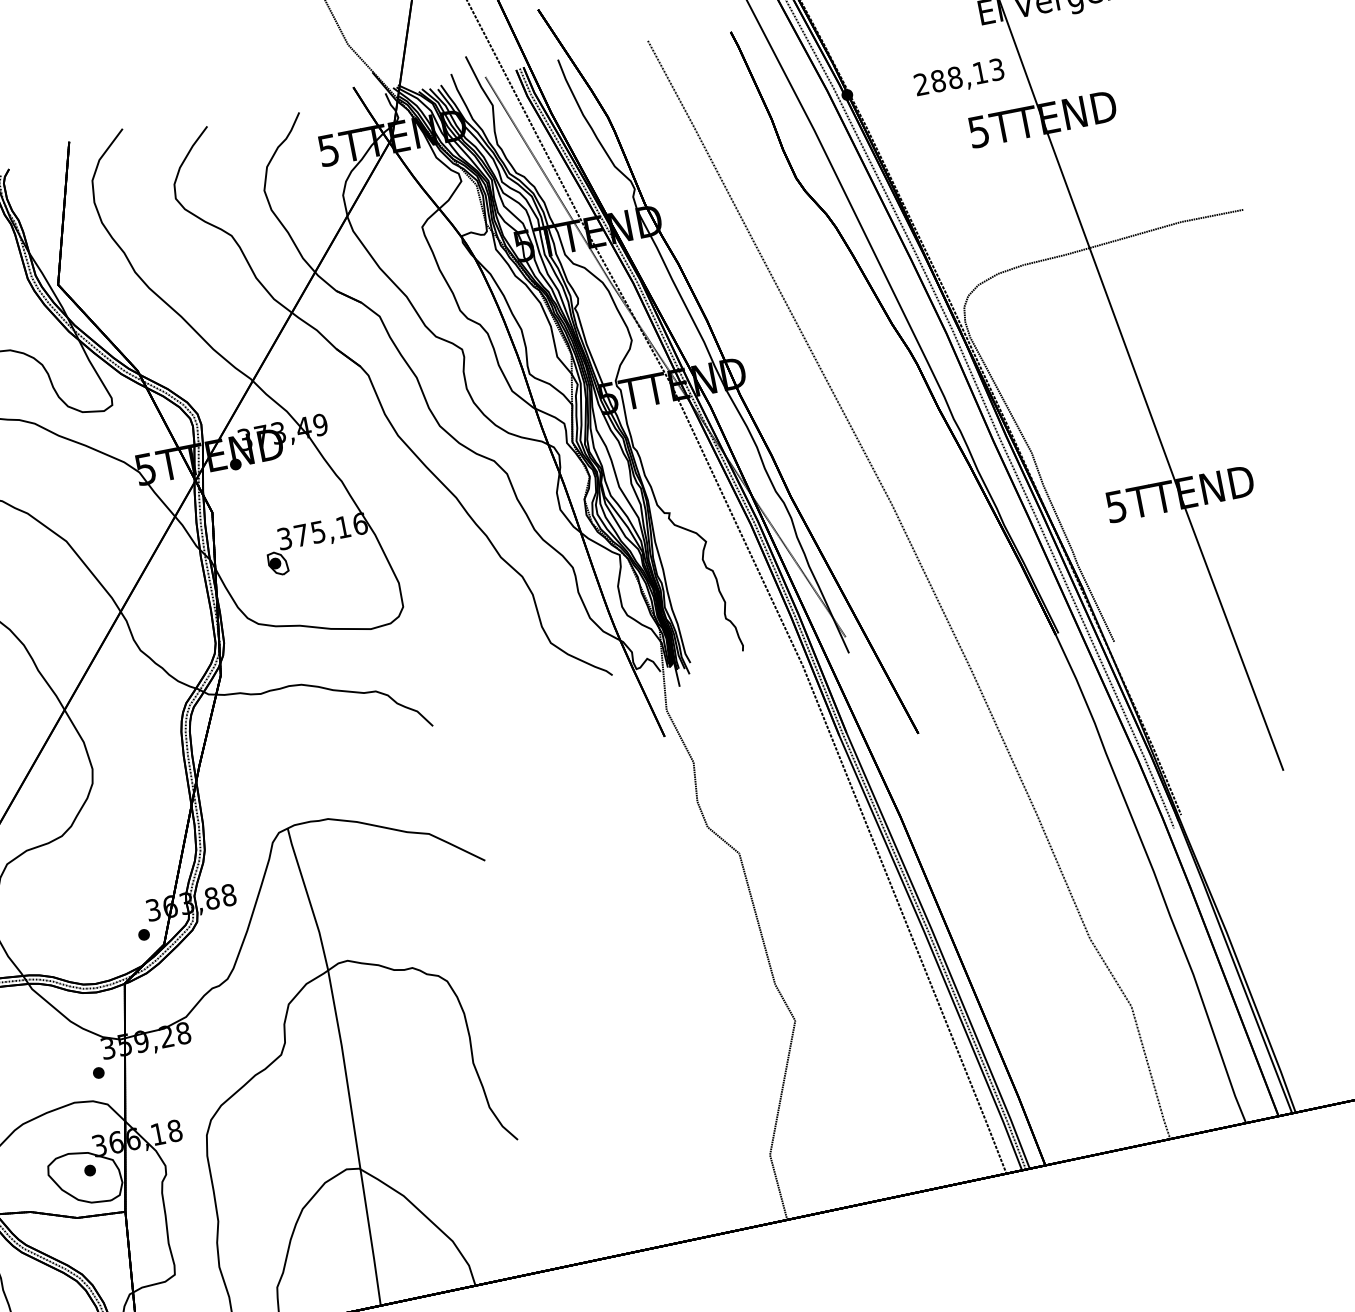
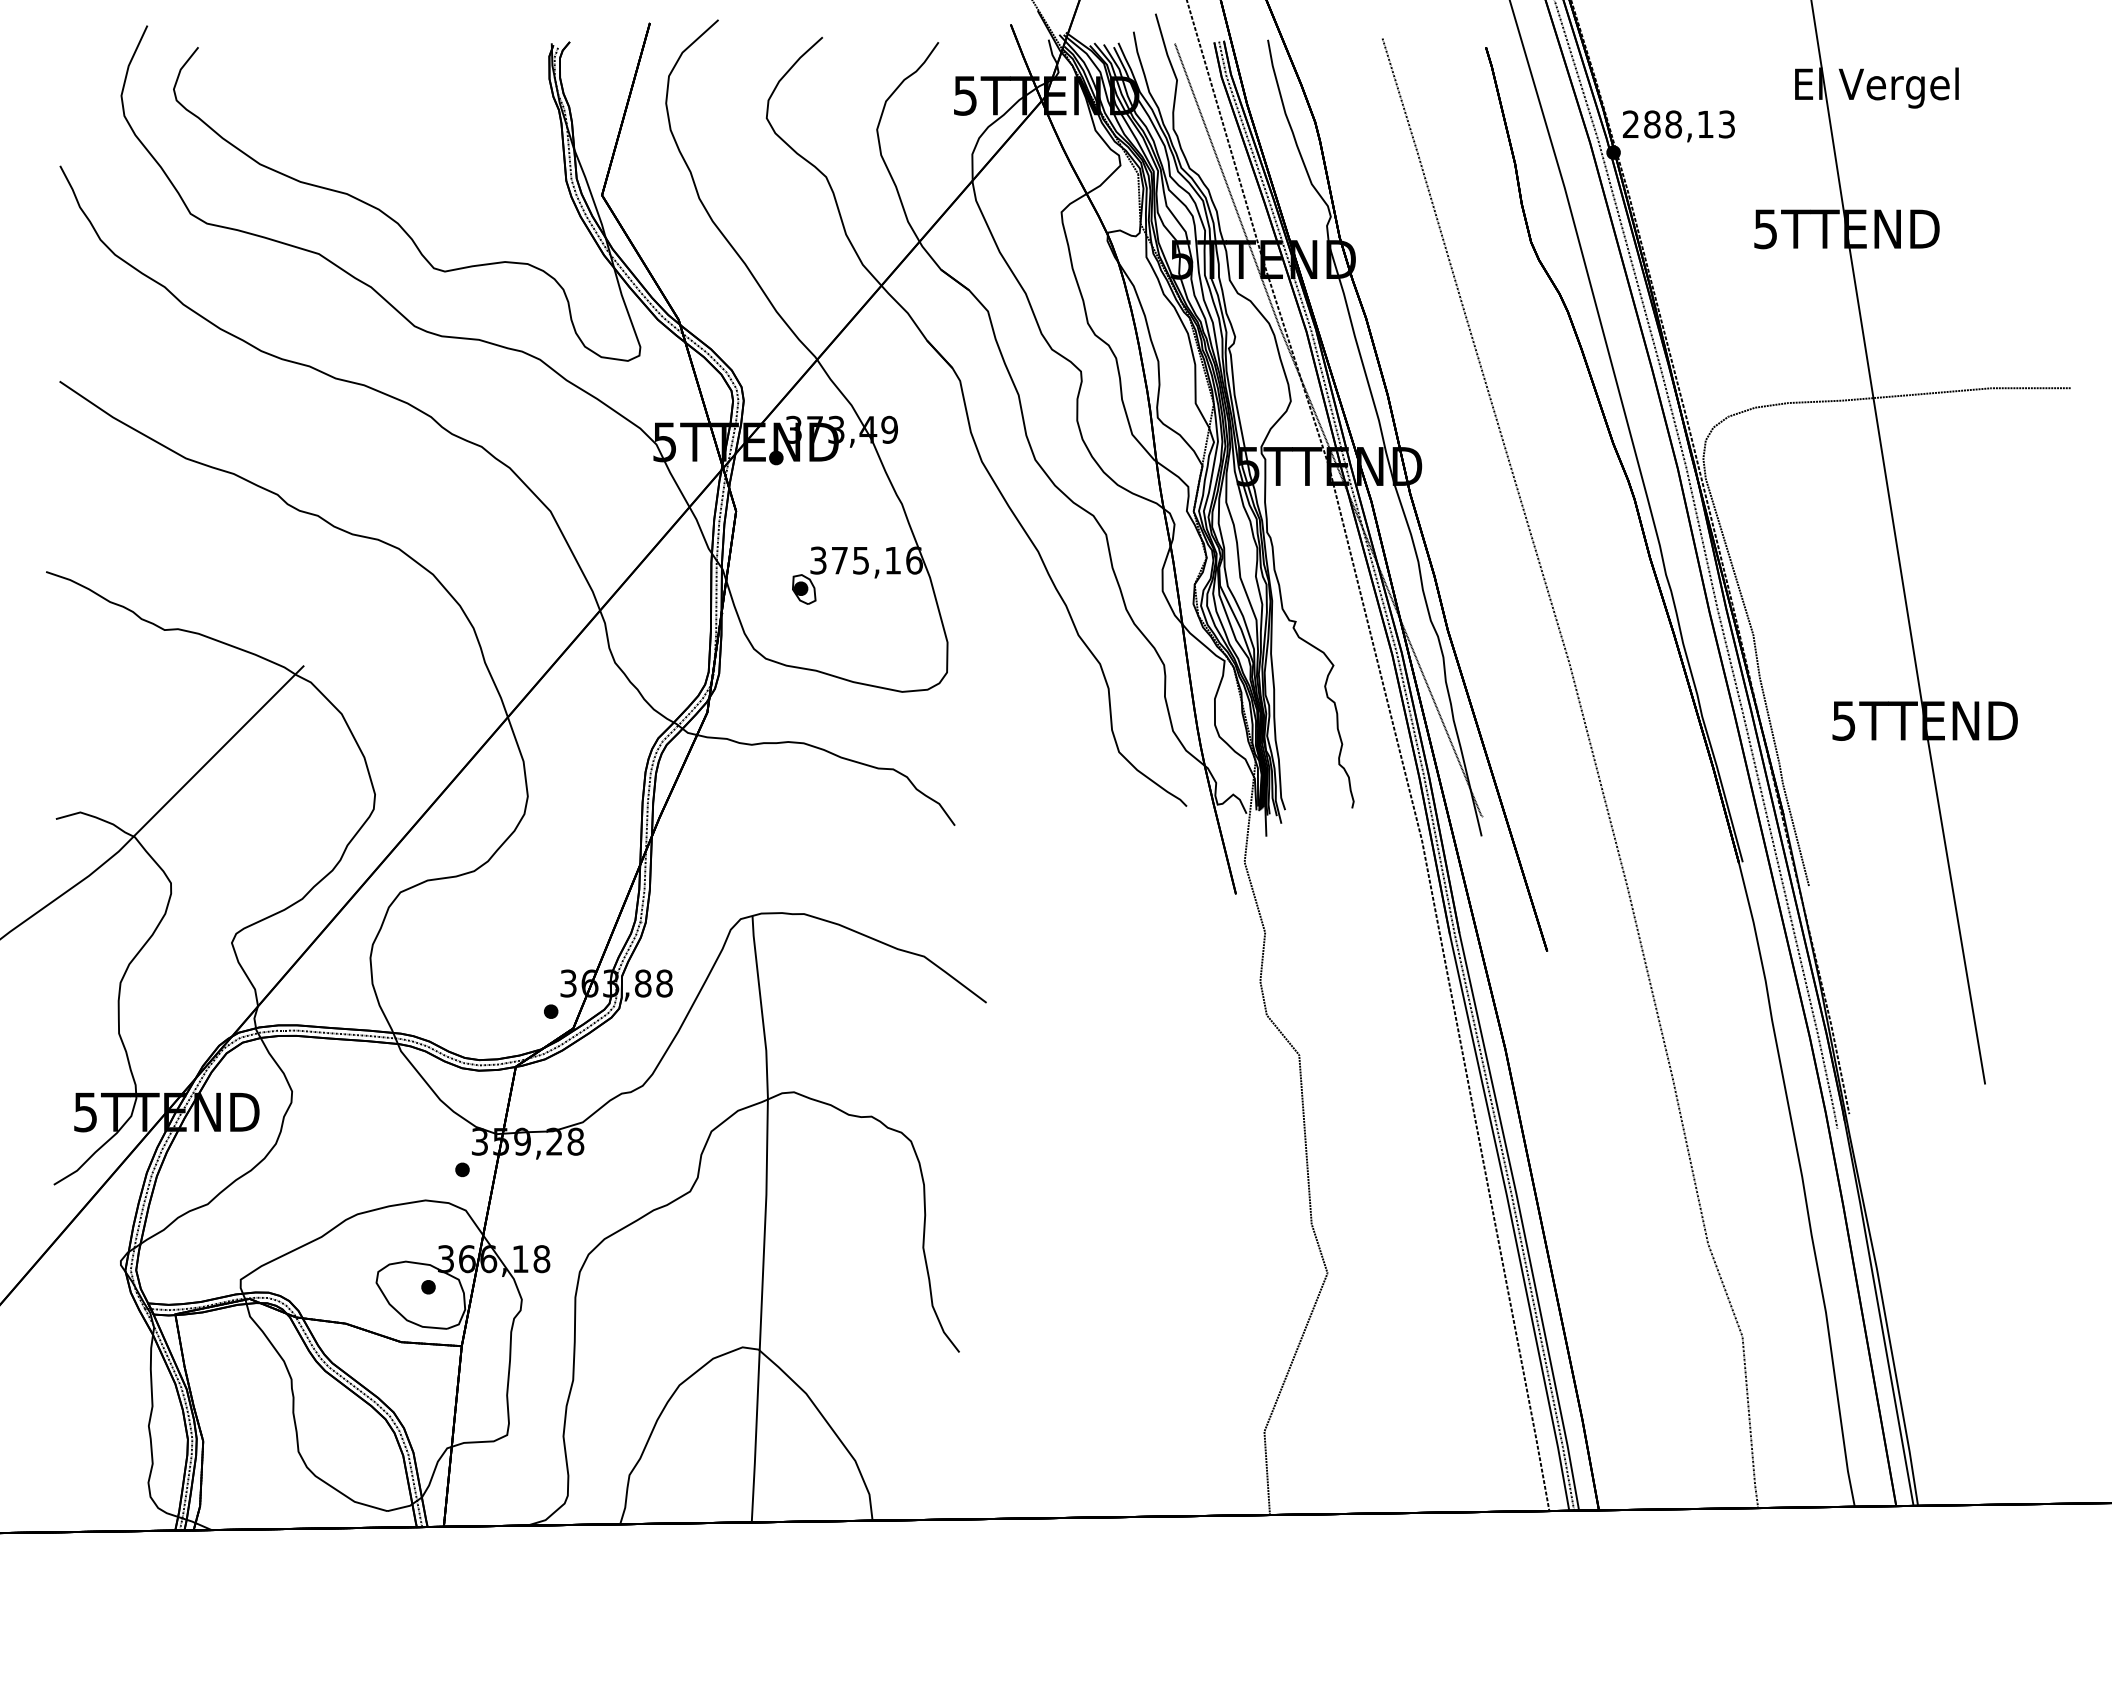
text: (959, 78) -> (1678, 126), moved

